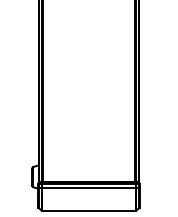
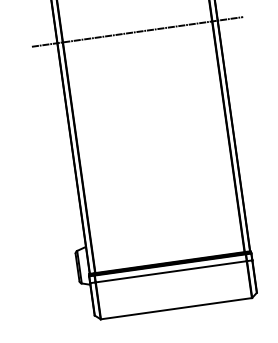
line: (88, 38) -> (136, 32), added

